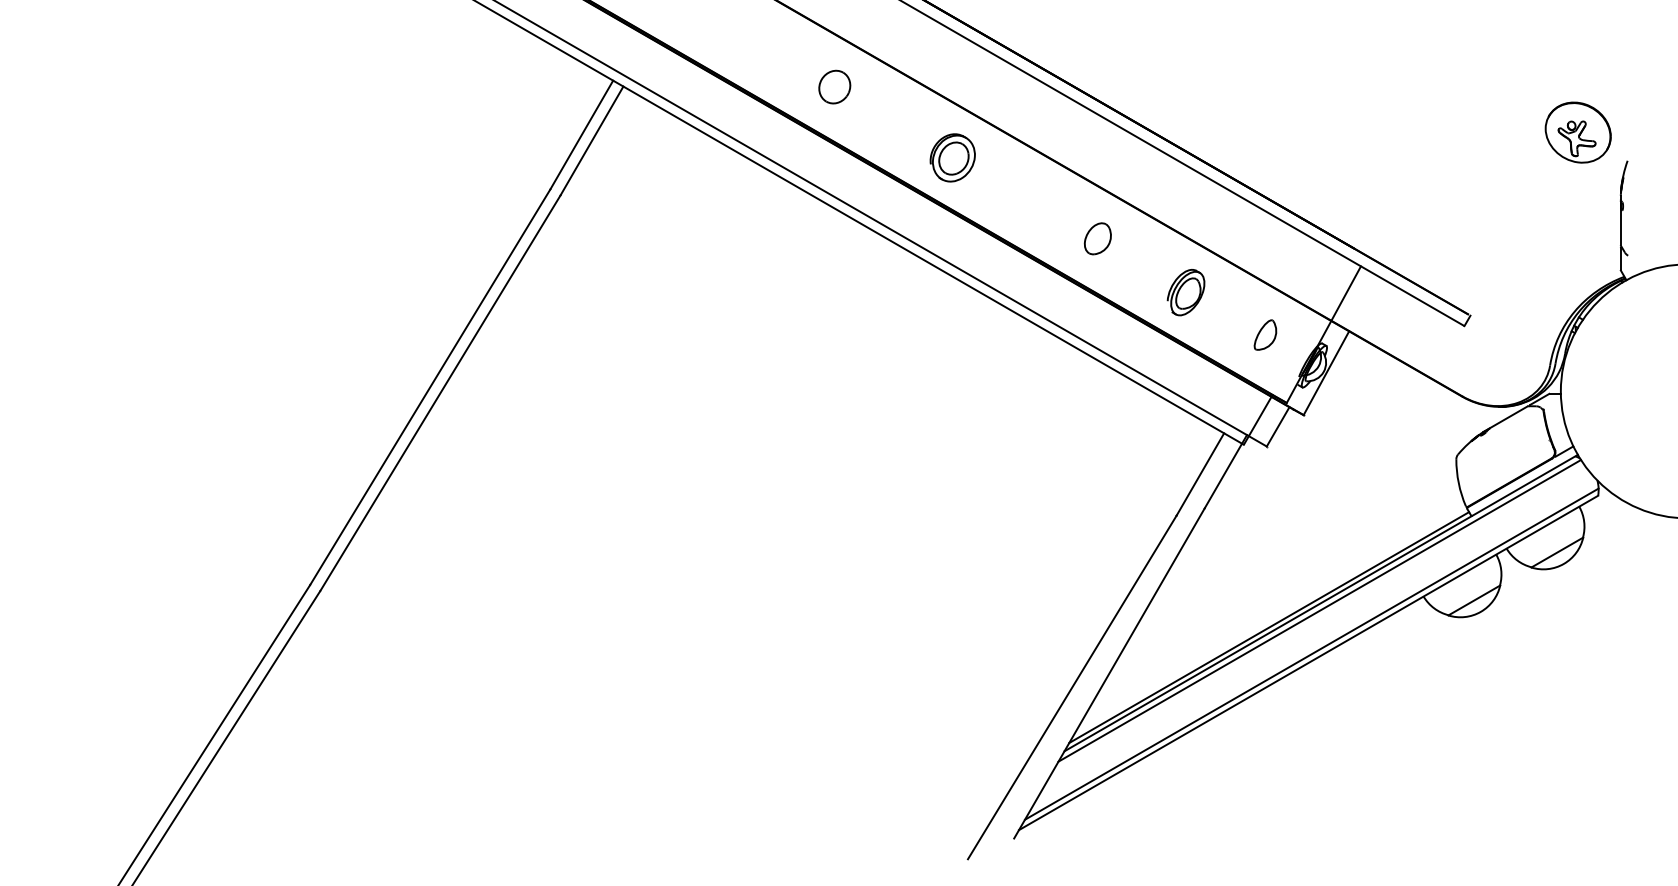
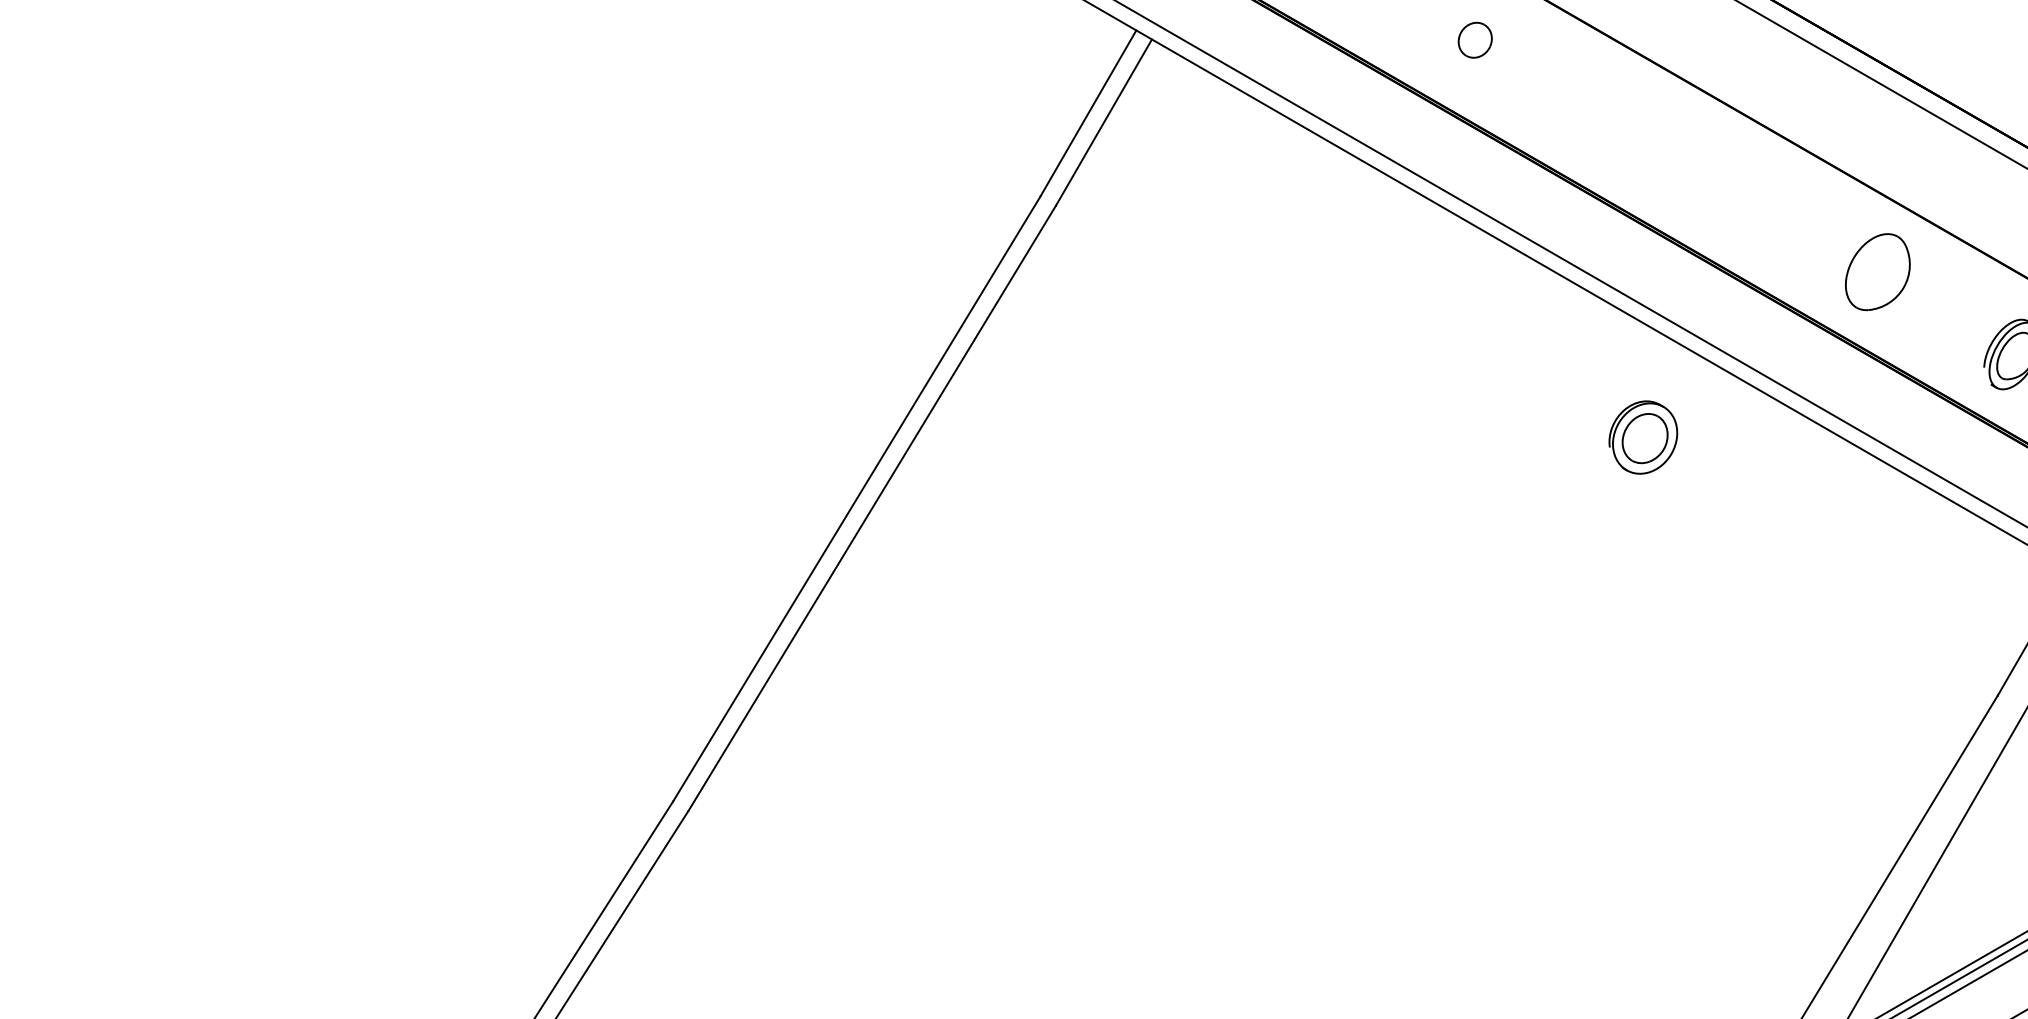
part: (834, 86) -> (1474, 39), size x0.7
part: (952, 157) -> (1642, 436), moved
part: (1097, 238) -> (1876, 271), size x1.6

